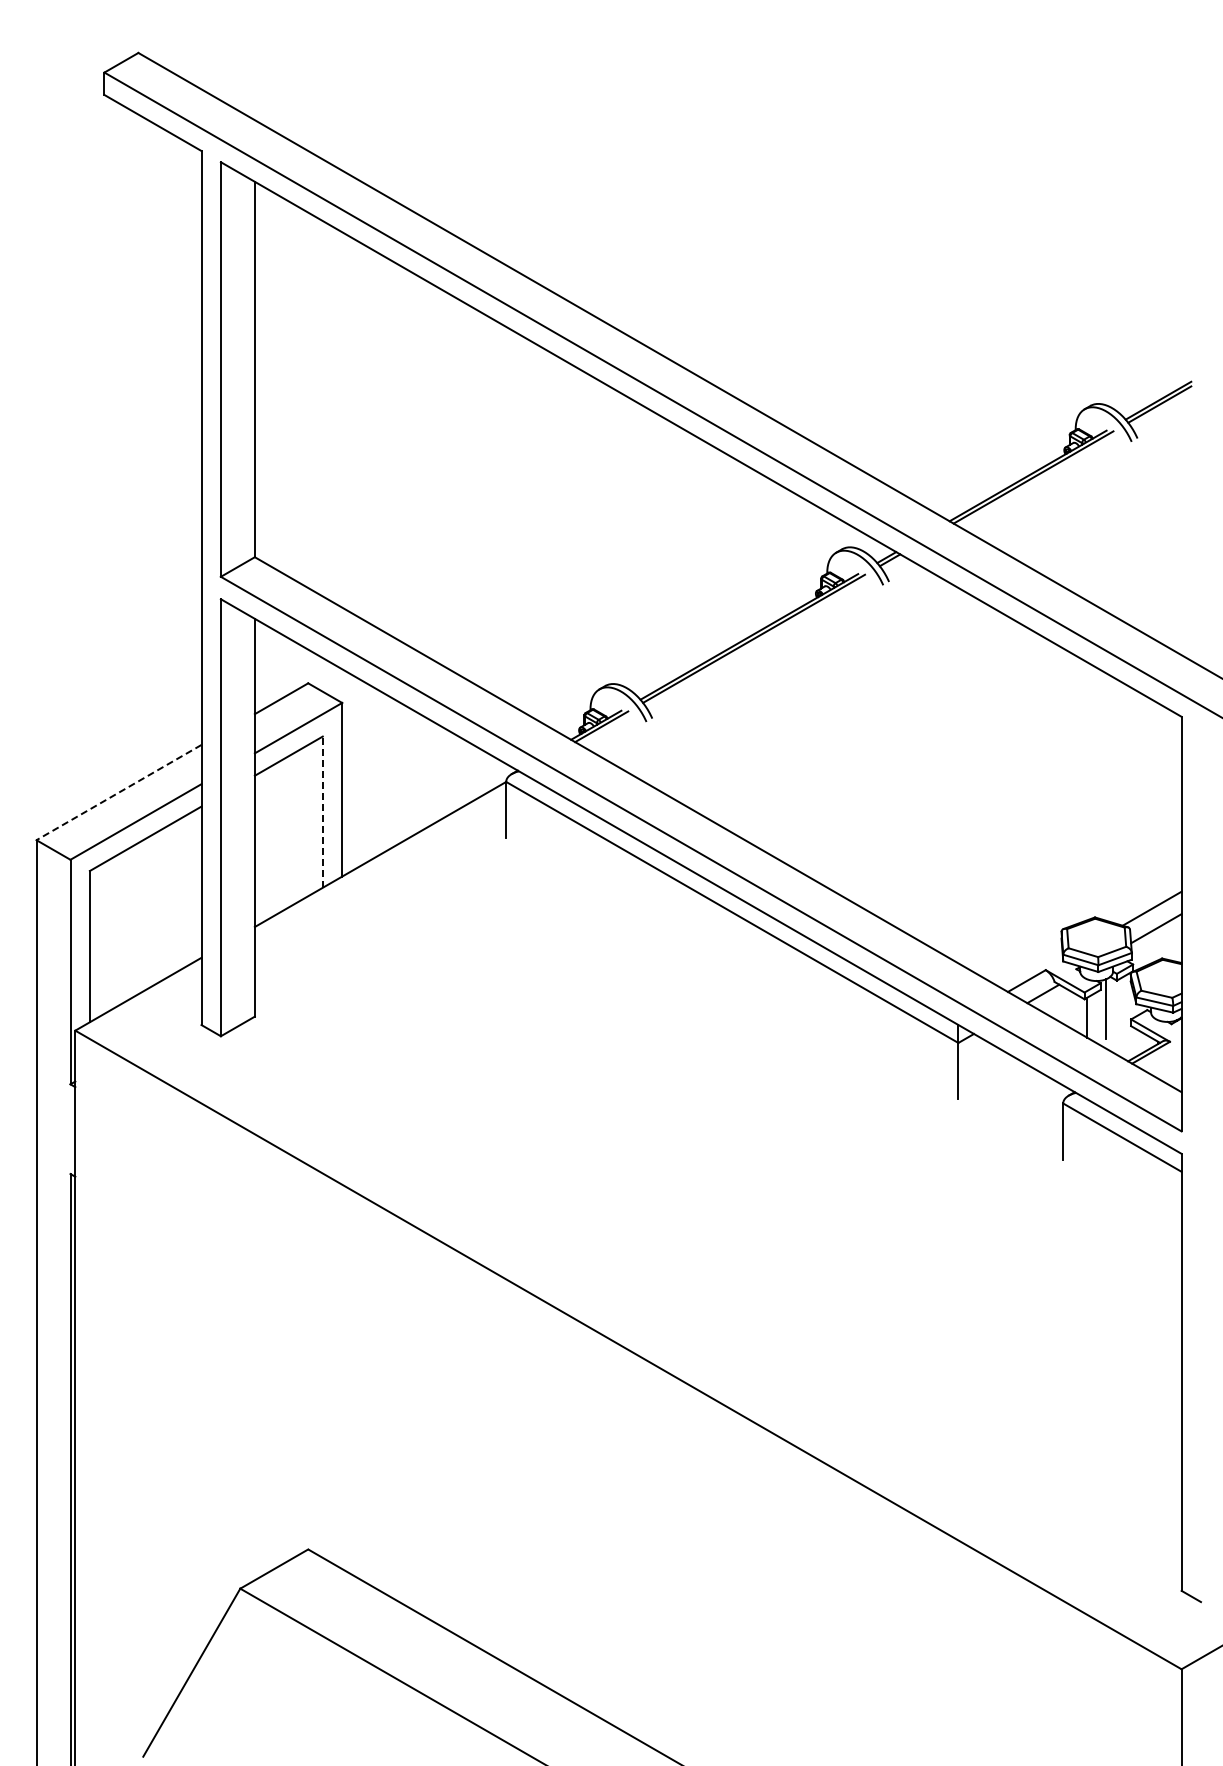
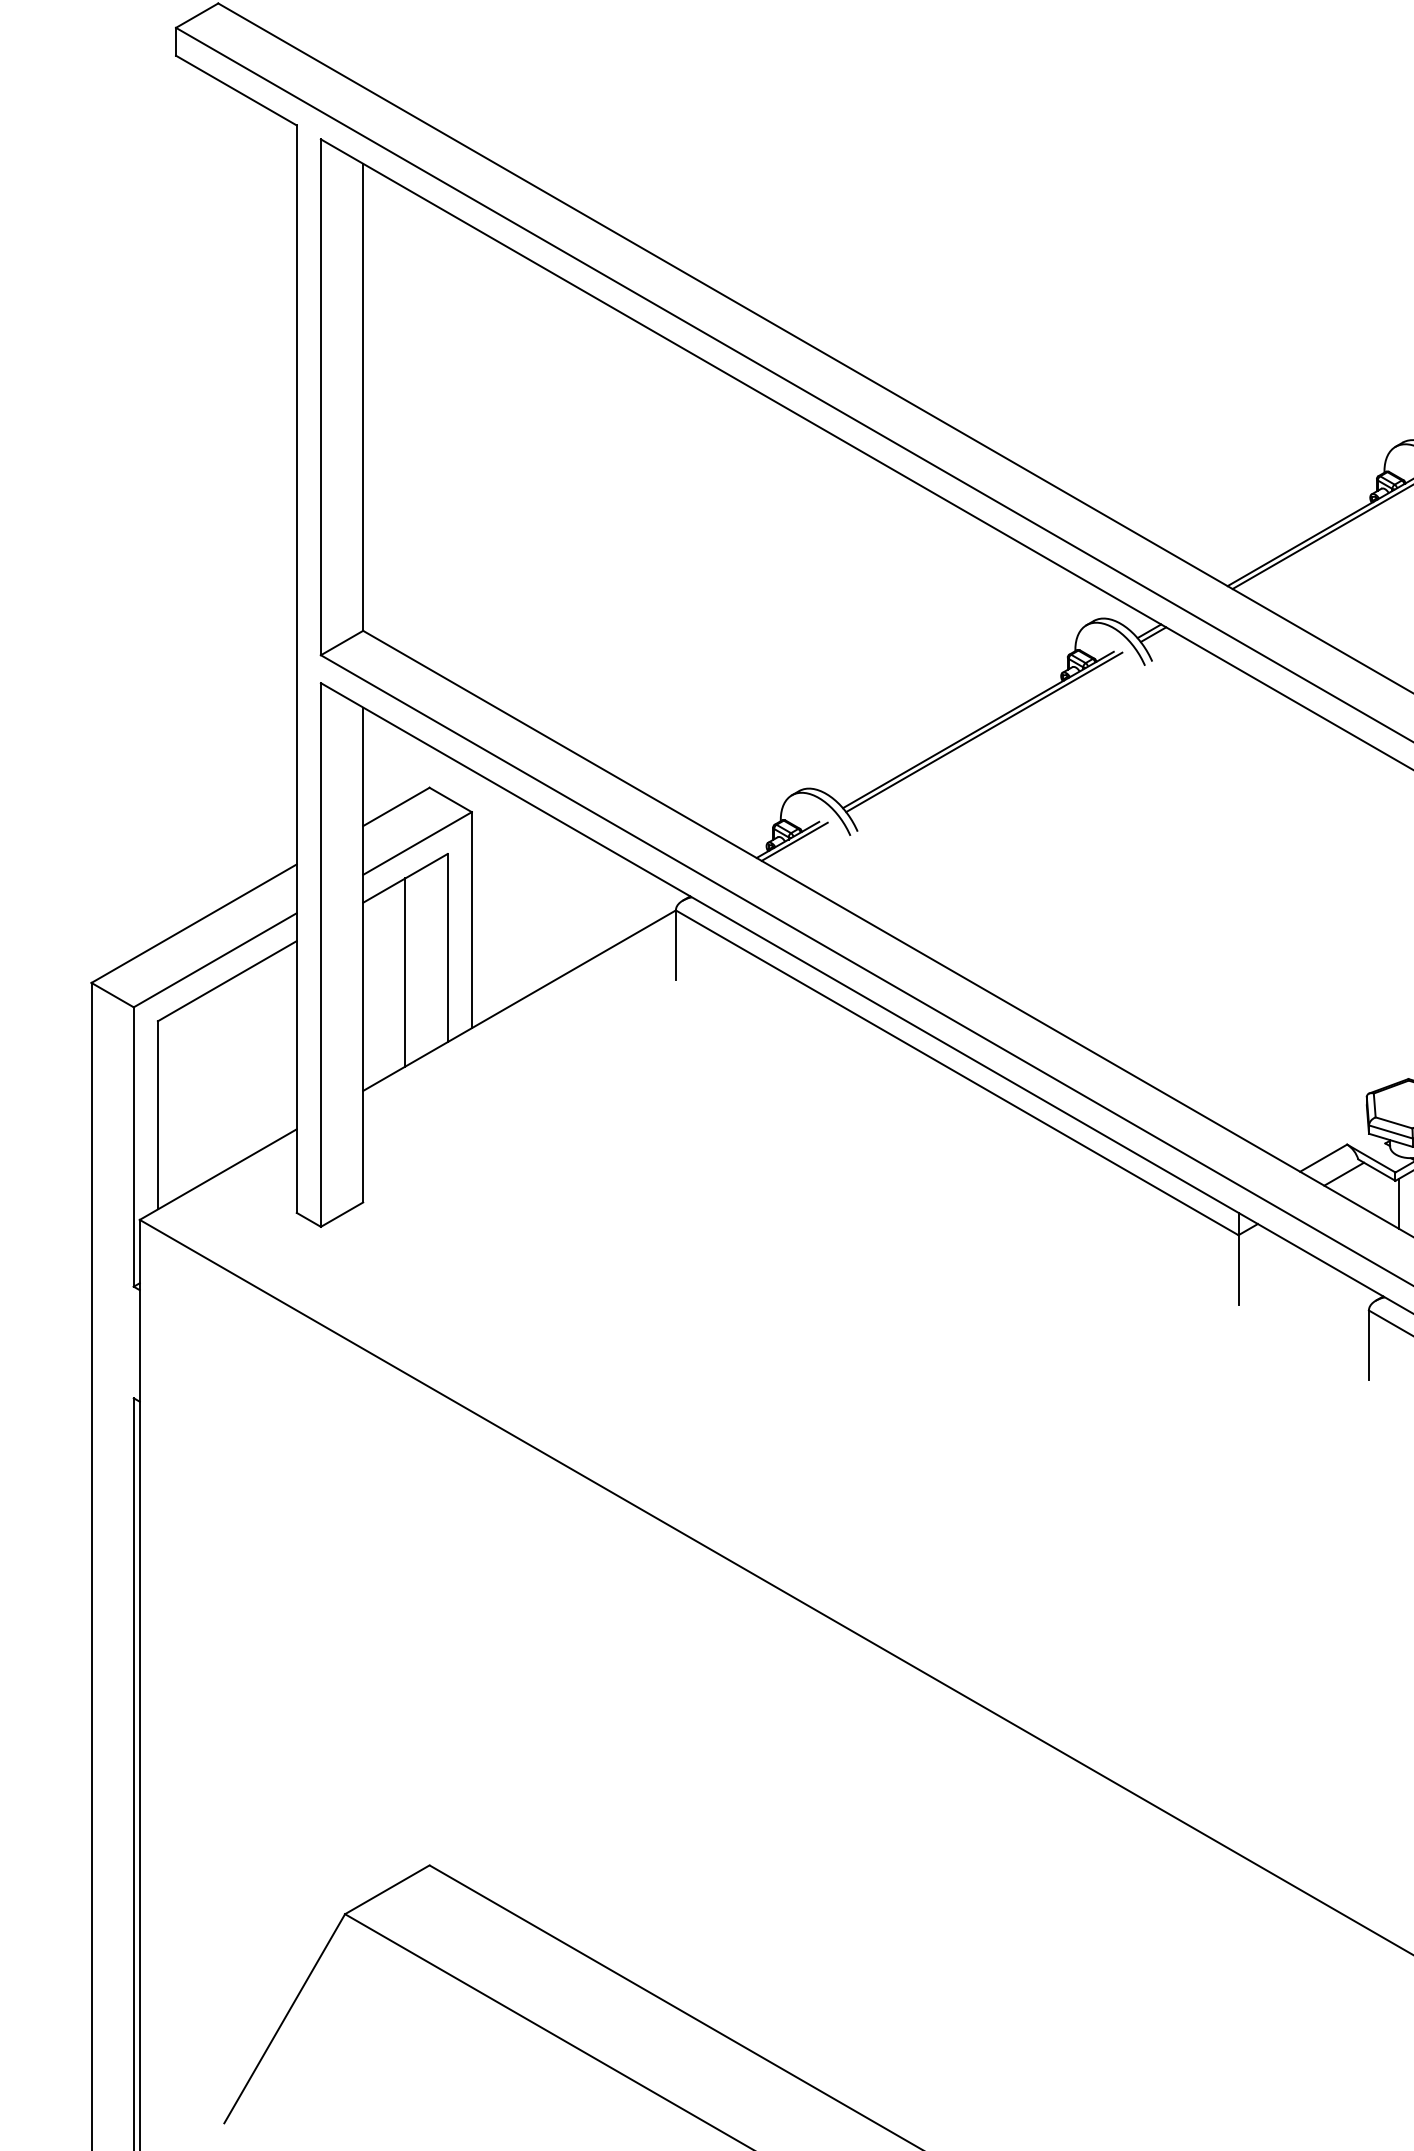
line: (118, 792) -> (193, 923), dashed -> solid
line: (322, 812) -> (447, 948), dashed -> solid
line: (288, 831) -> (405, 972), added

